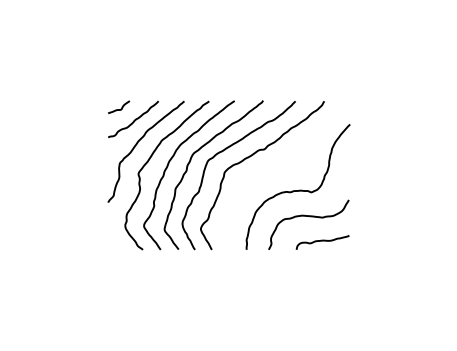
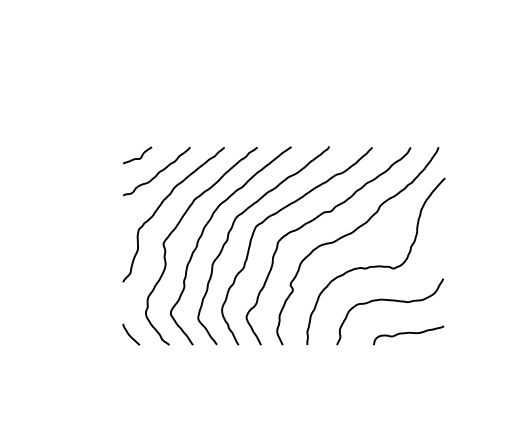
curve: (280, 166) -> (352, 234), added
line: (113, 241) -> (130, 333), added

